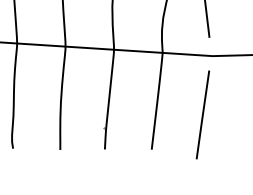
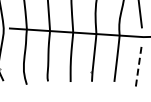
line: (202, 113) -> (138, 64), solid -> dashed

